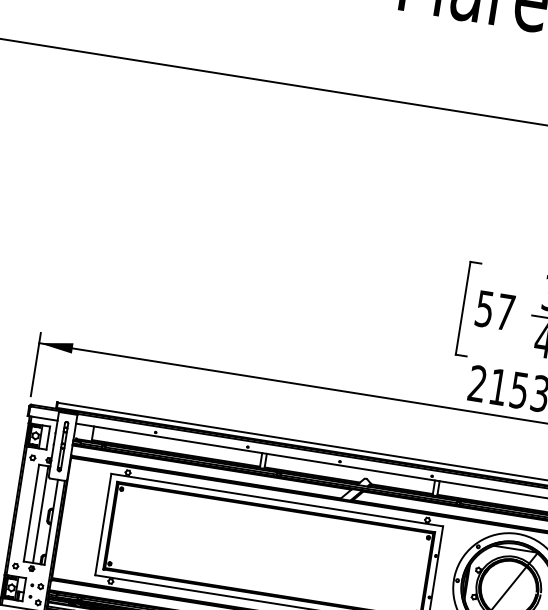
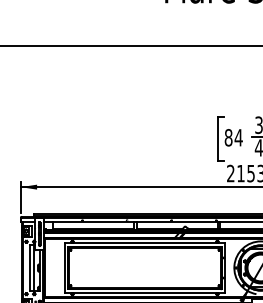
text: (494, 310) -> (233, 137), 57 -> 84

